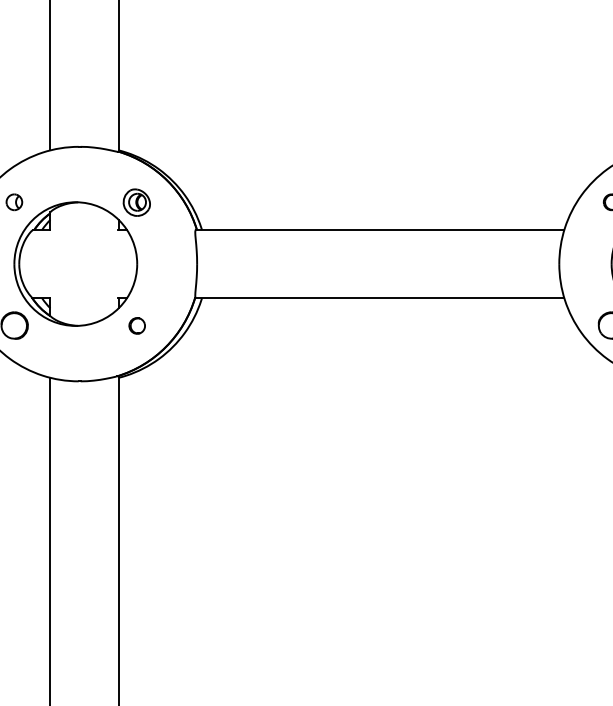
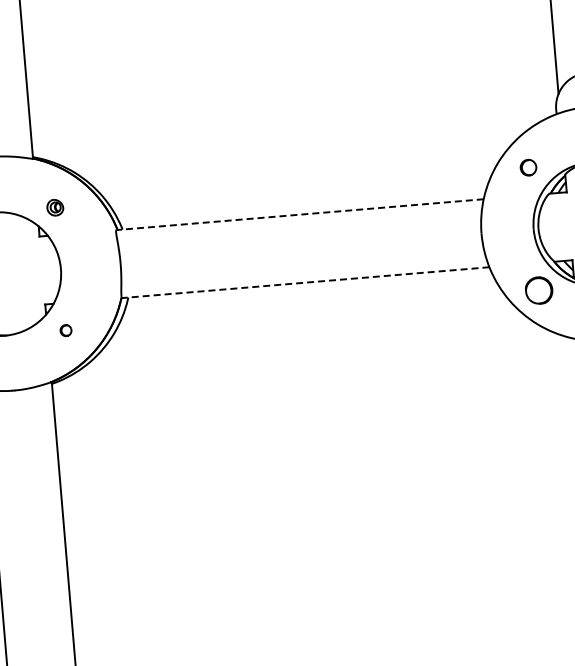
part: (136, 202) -> (55, 207), size x0.6
line: (379, 229) -> (299, 214), solid -> dashed
line: (379, 298) -> (305, 282), solid -> dashed
part: (136, 325) -> (65, 330), size x0.7

